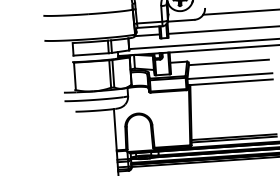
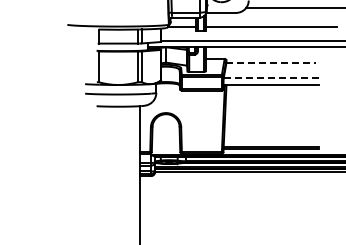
line: (229, 61) -> (271, 62), solid -> dashed
line: (230, 76) -> (271, 78), solid -> dashed

